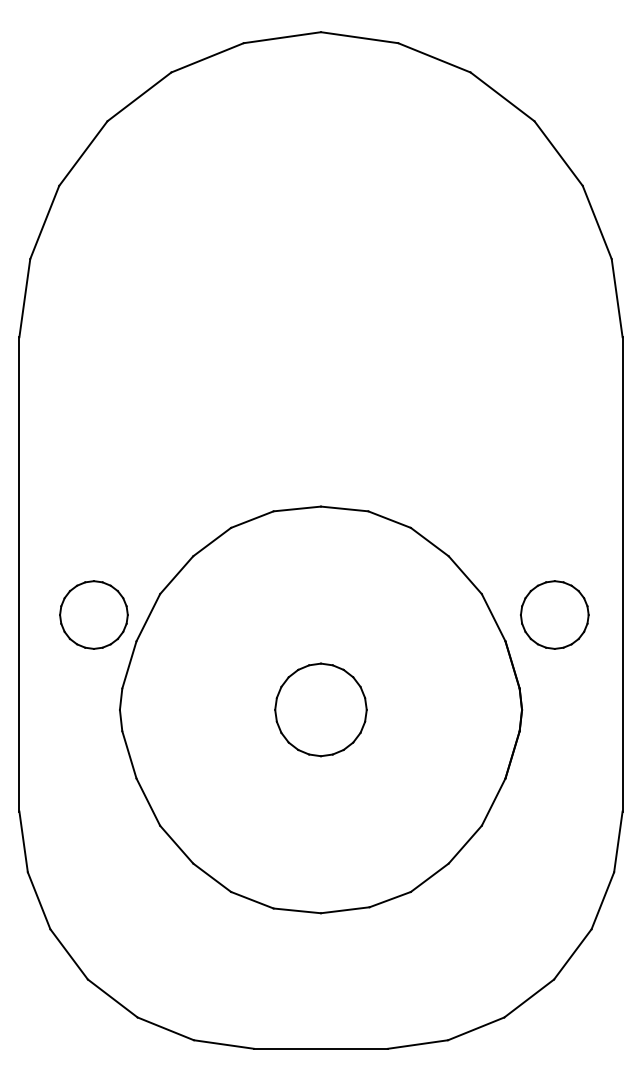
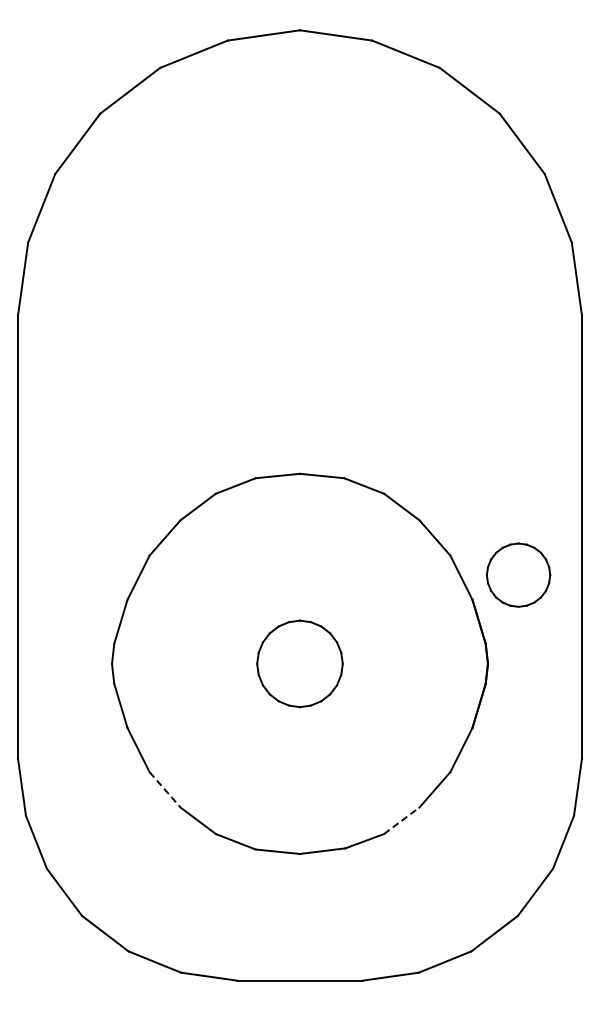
part: (93, 614) -> (87, 574), removed
line: (177, 845) -> (165, 790), solid -> dashed
line: (430, 877) -> (402, 820), solid -> dashed

